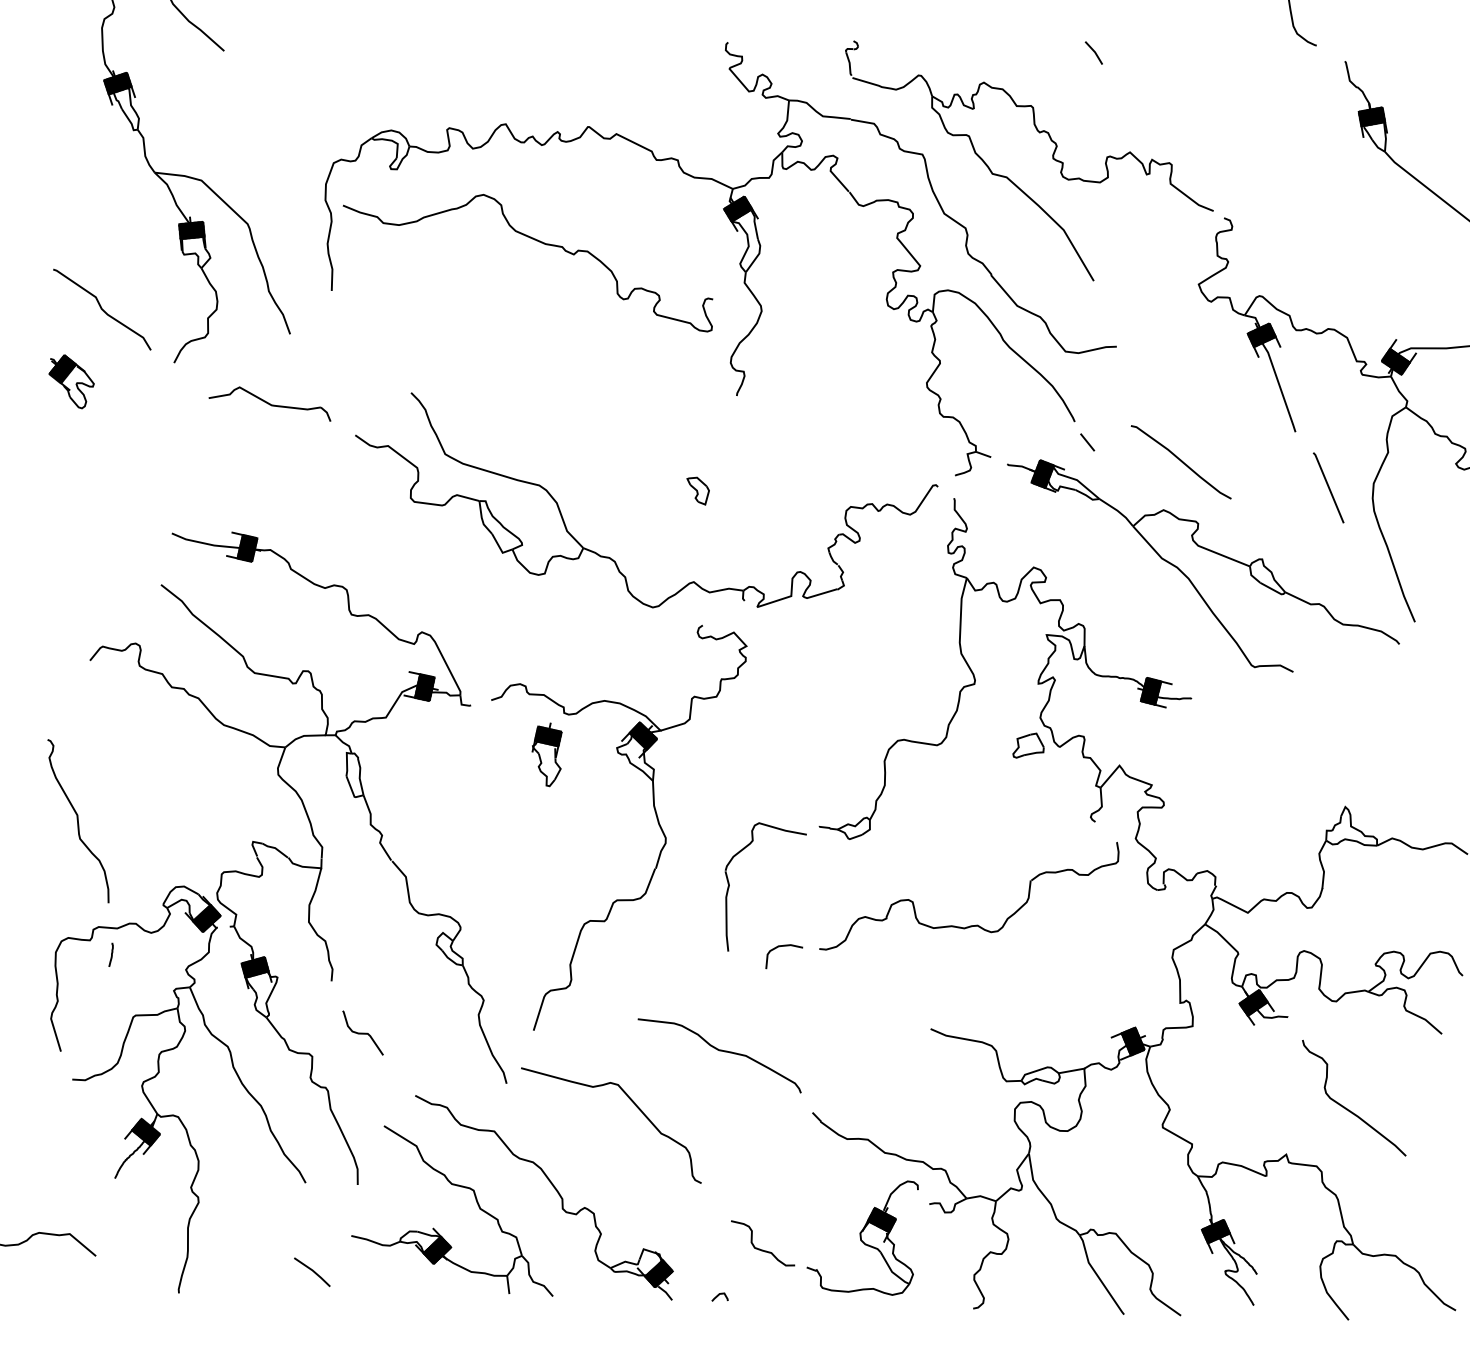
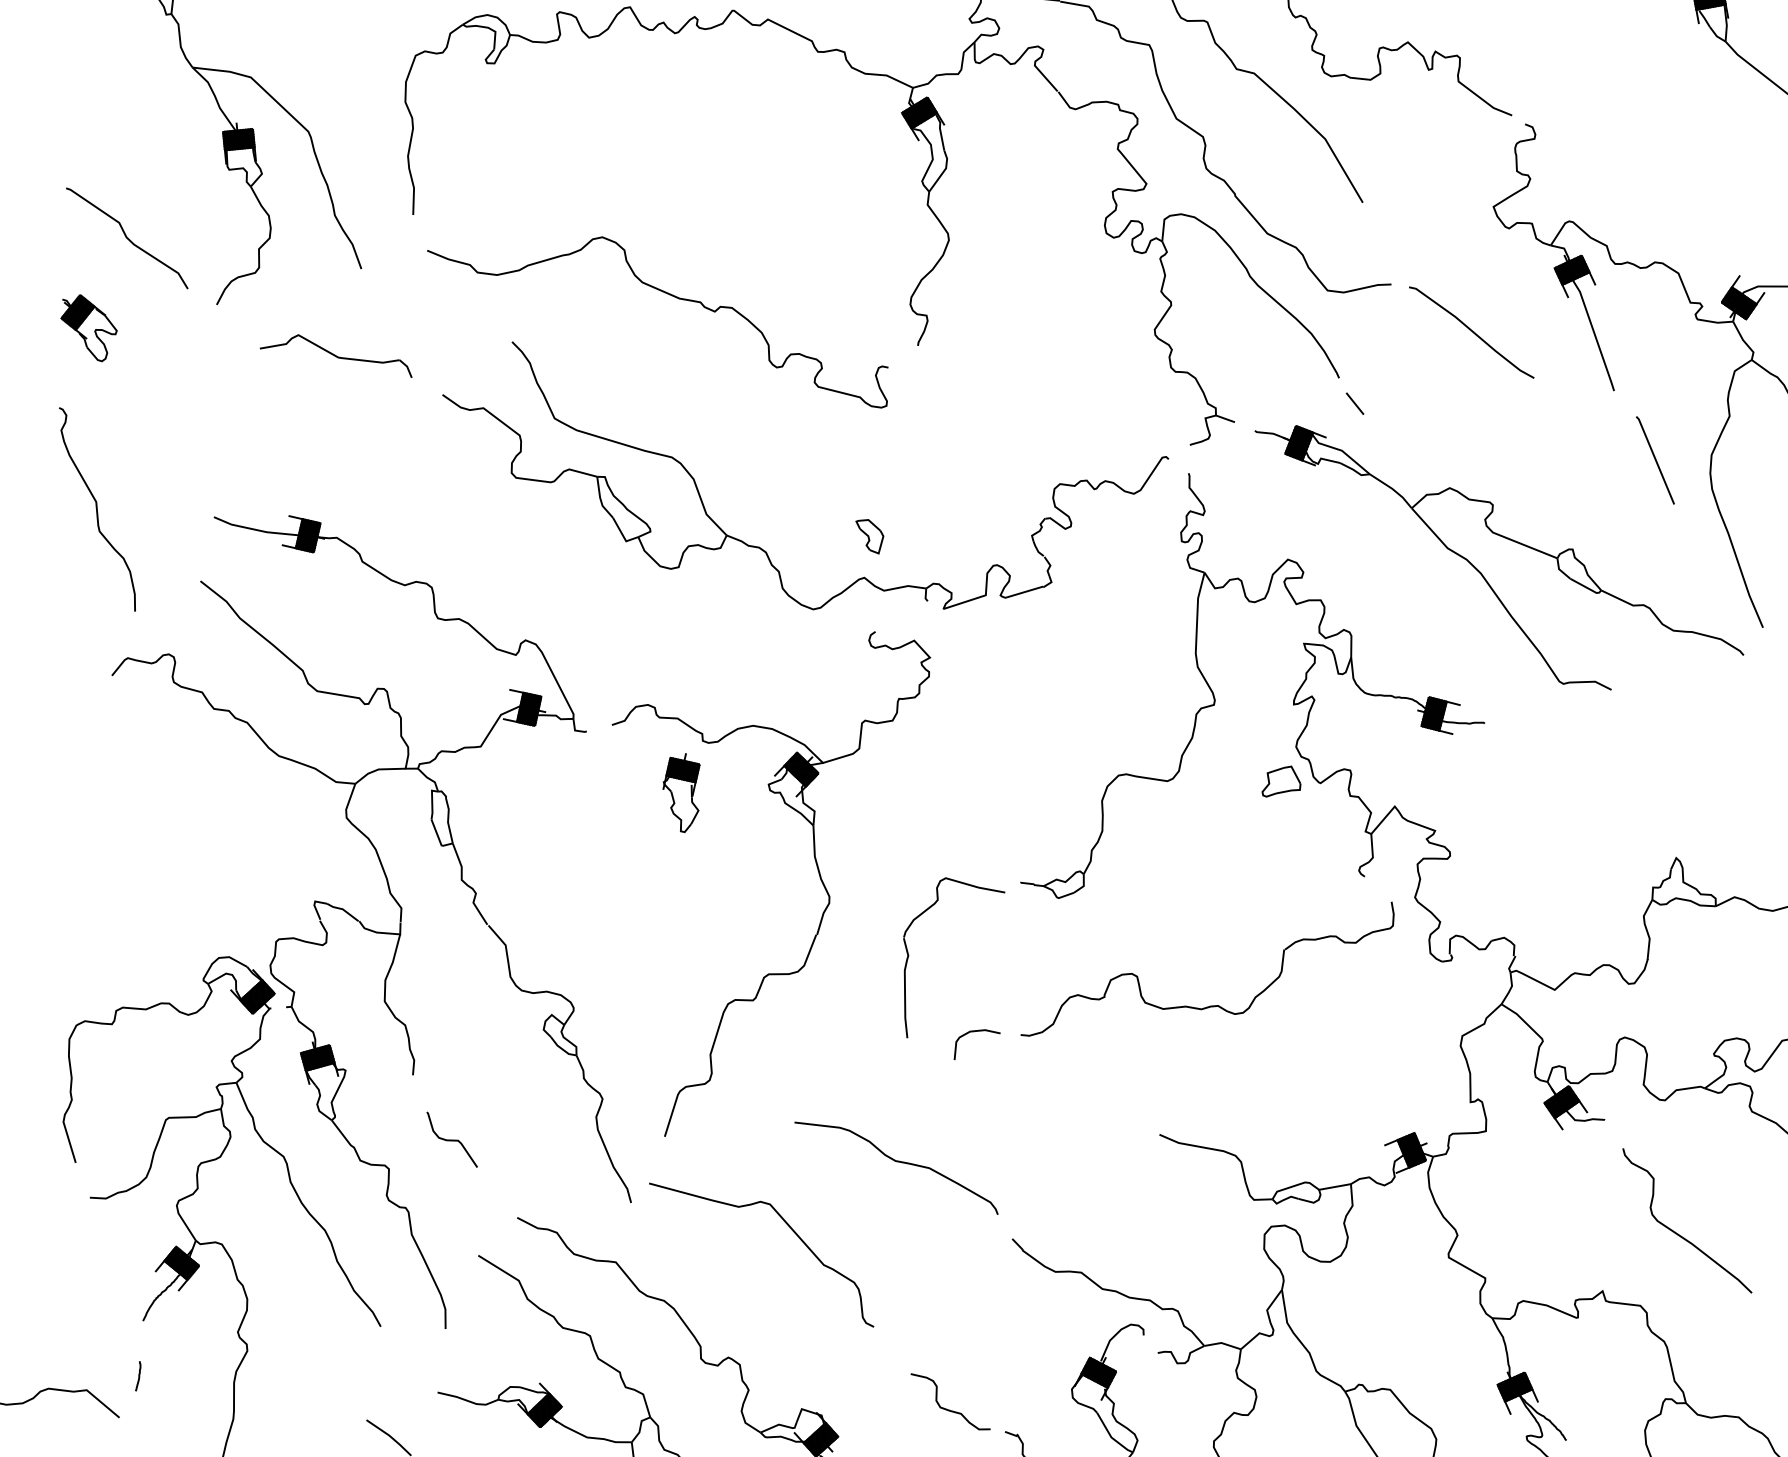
curve: (536, 241) -> (668, 295), moved
curve: (1180, 461) -> (1470, 331), moved
part: (697, 490) -> (868, 535), moved
curve: (78, 821) -> (97, 509), moved
curve: (111, 954) -> (138, 1375), moved

